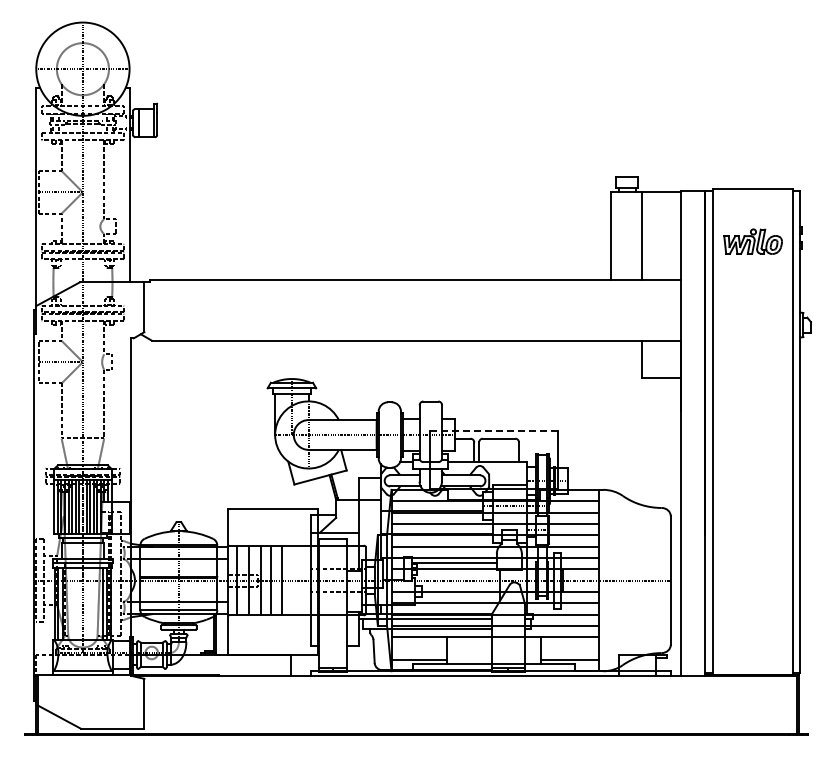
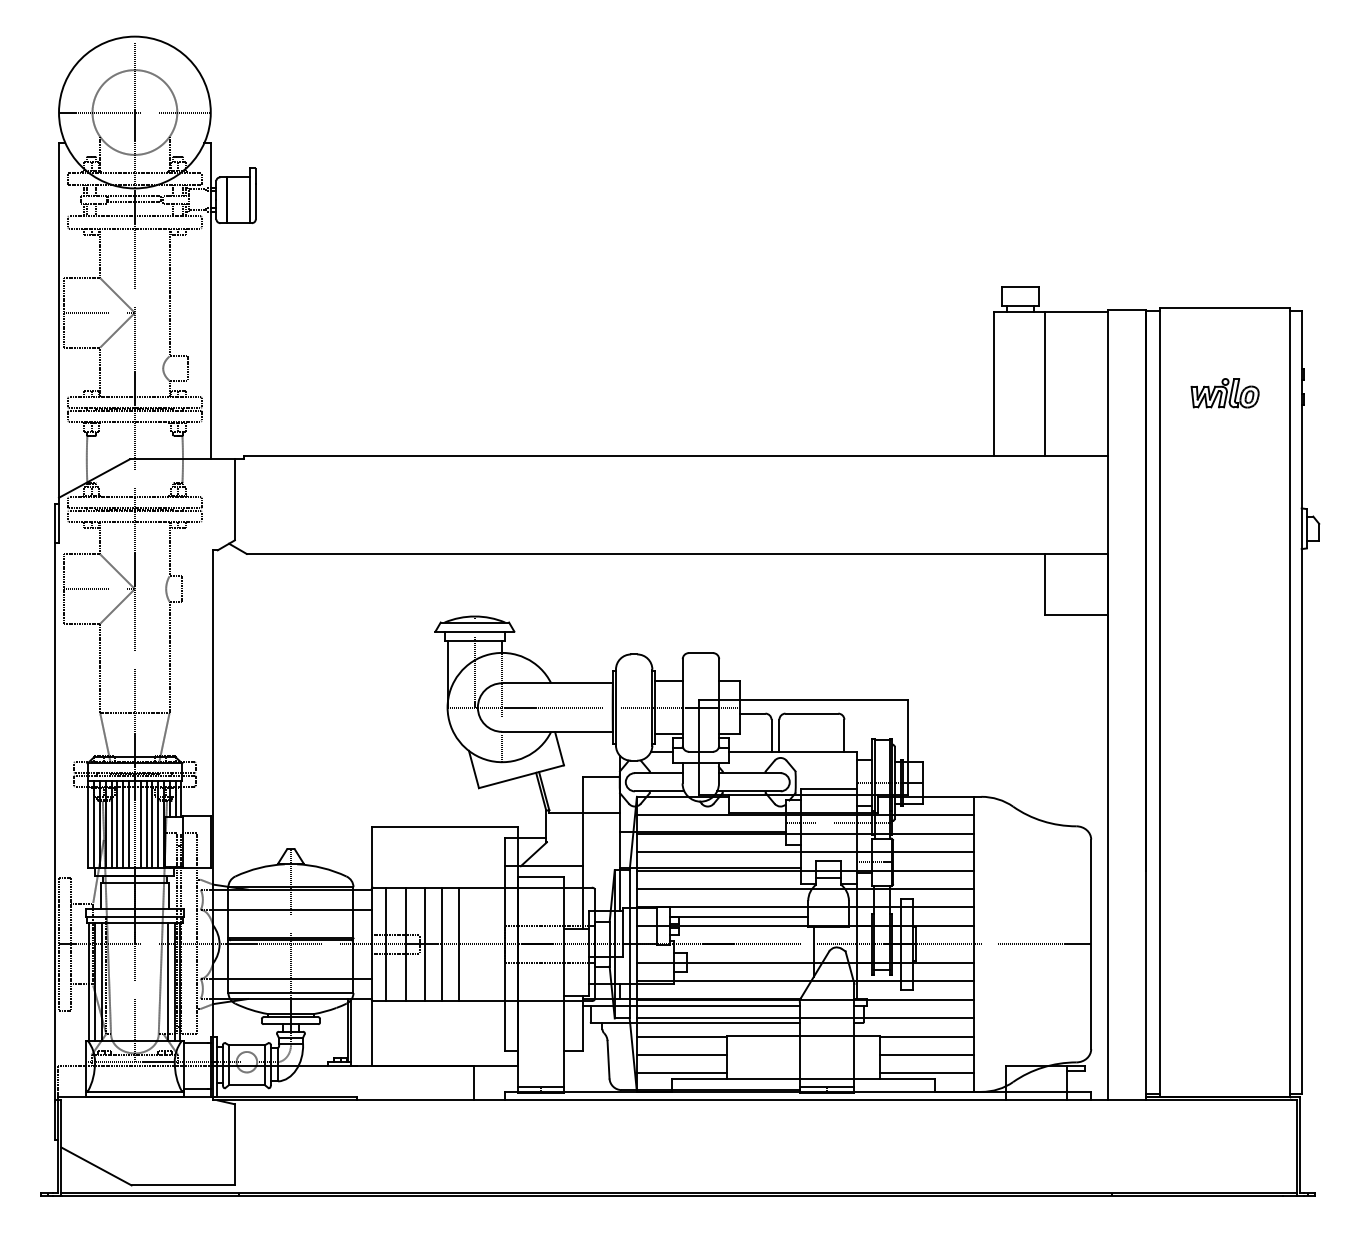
part: (752, 241) -> (1224, 392), size x0.71
line: (493, 430) -> (802, 700), dashed -> solid
line: (418, 648) -> (680, 1054), added
line: (569, 648) -> (926, 1054), added

